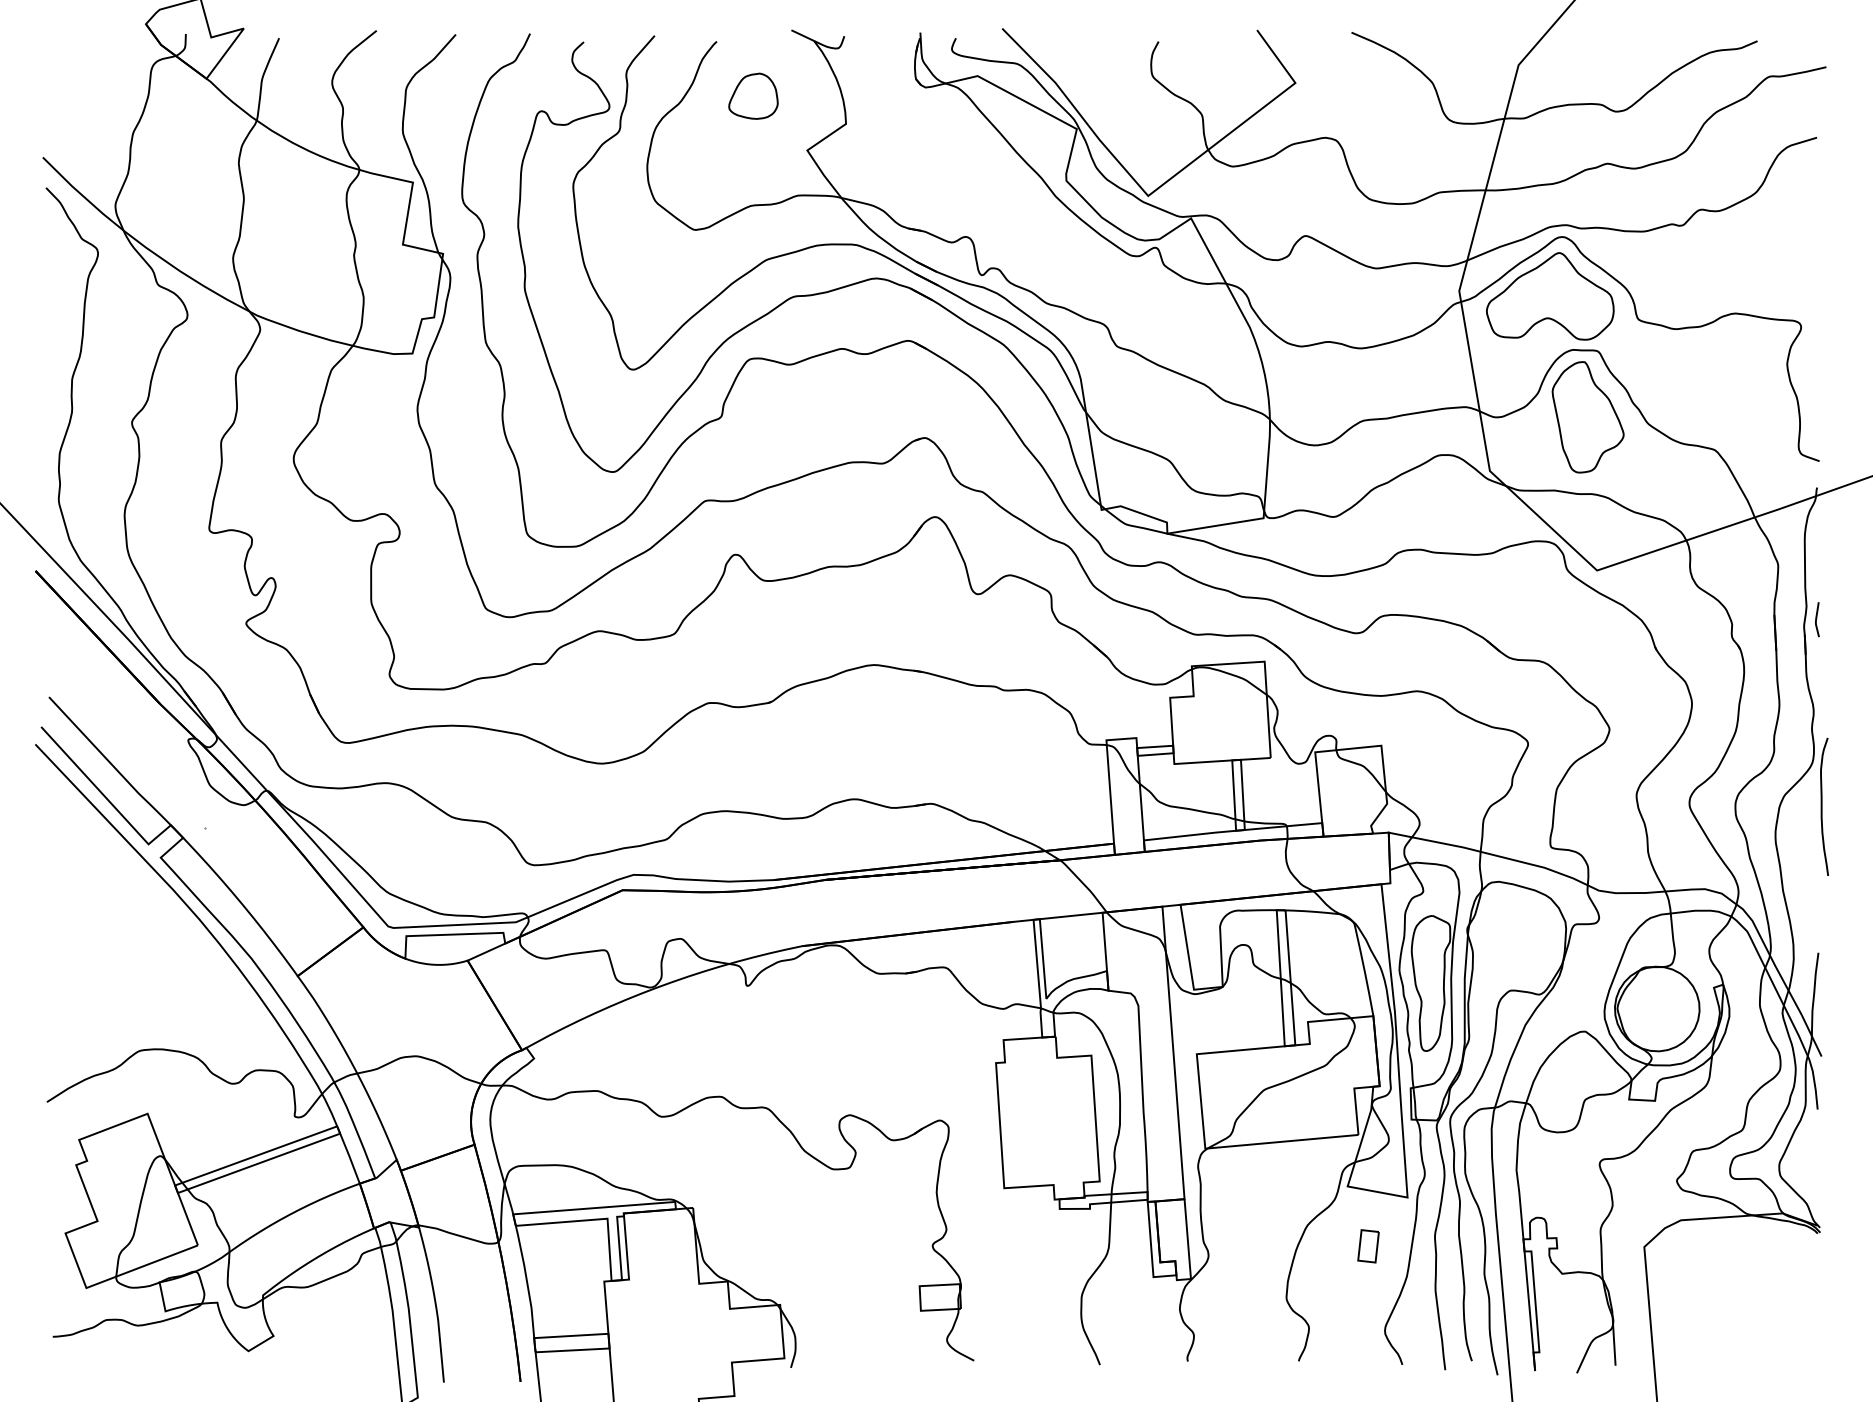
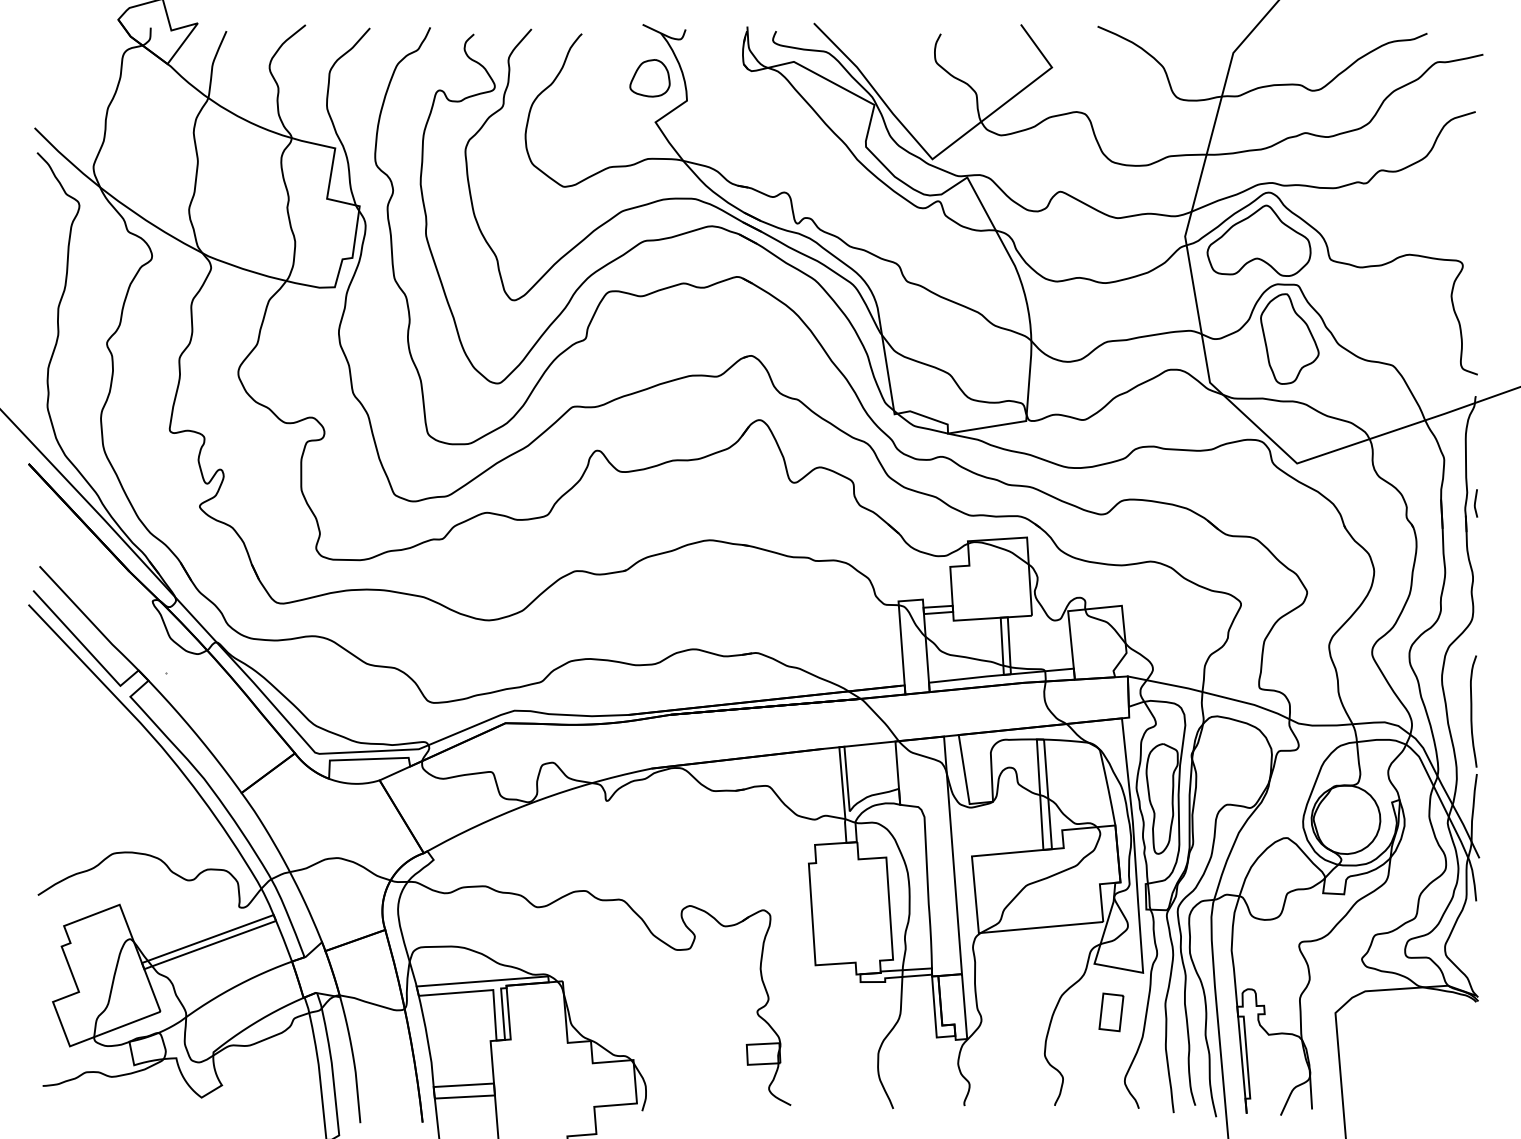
part: (753, 95) -> (650, 77), moved
curve: (1822, 806) -> (1472, 711), moved
part: (1368, 1246) -> (1111, 1012), size x1.43

